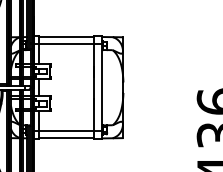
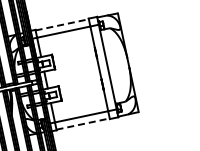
line: (67, 37) -> (63, 25), solid -> dashed
line: (67, 138) -> (84, 123), solid -> dashed

